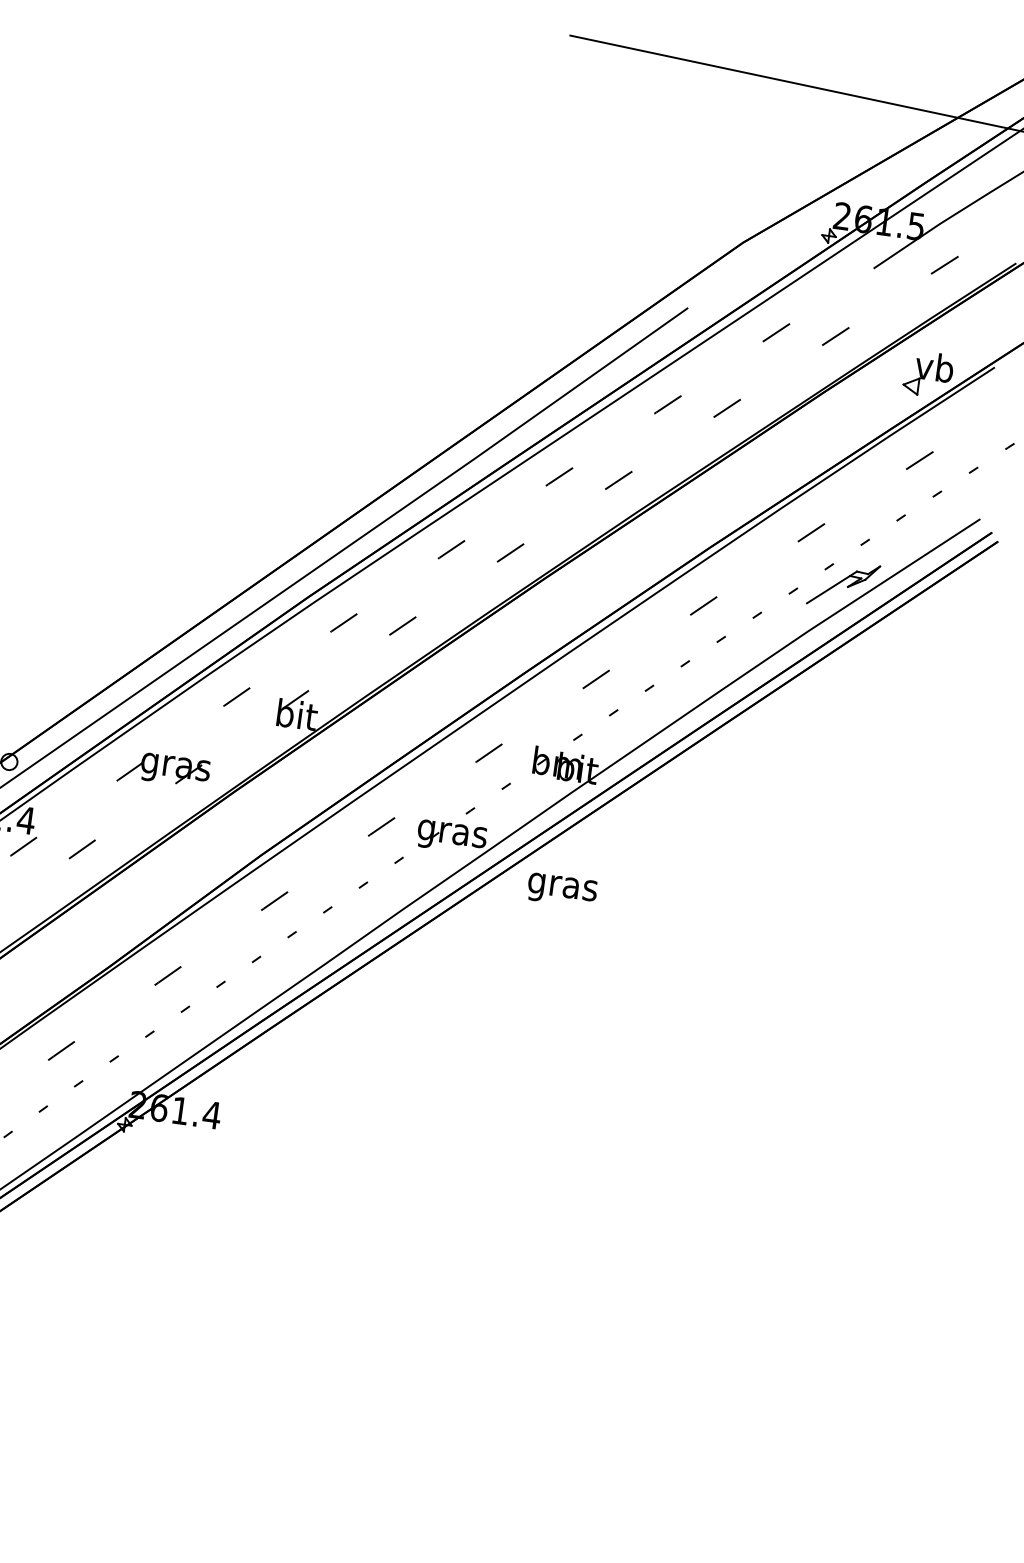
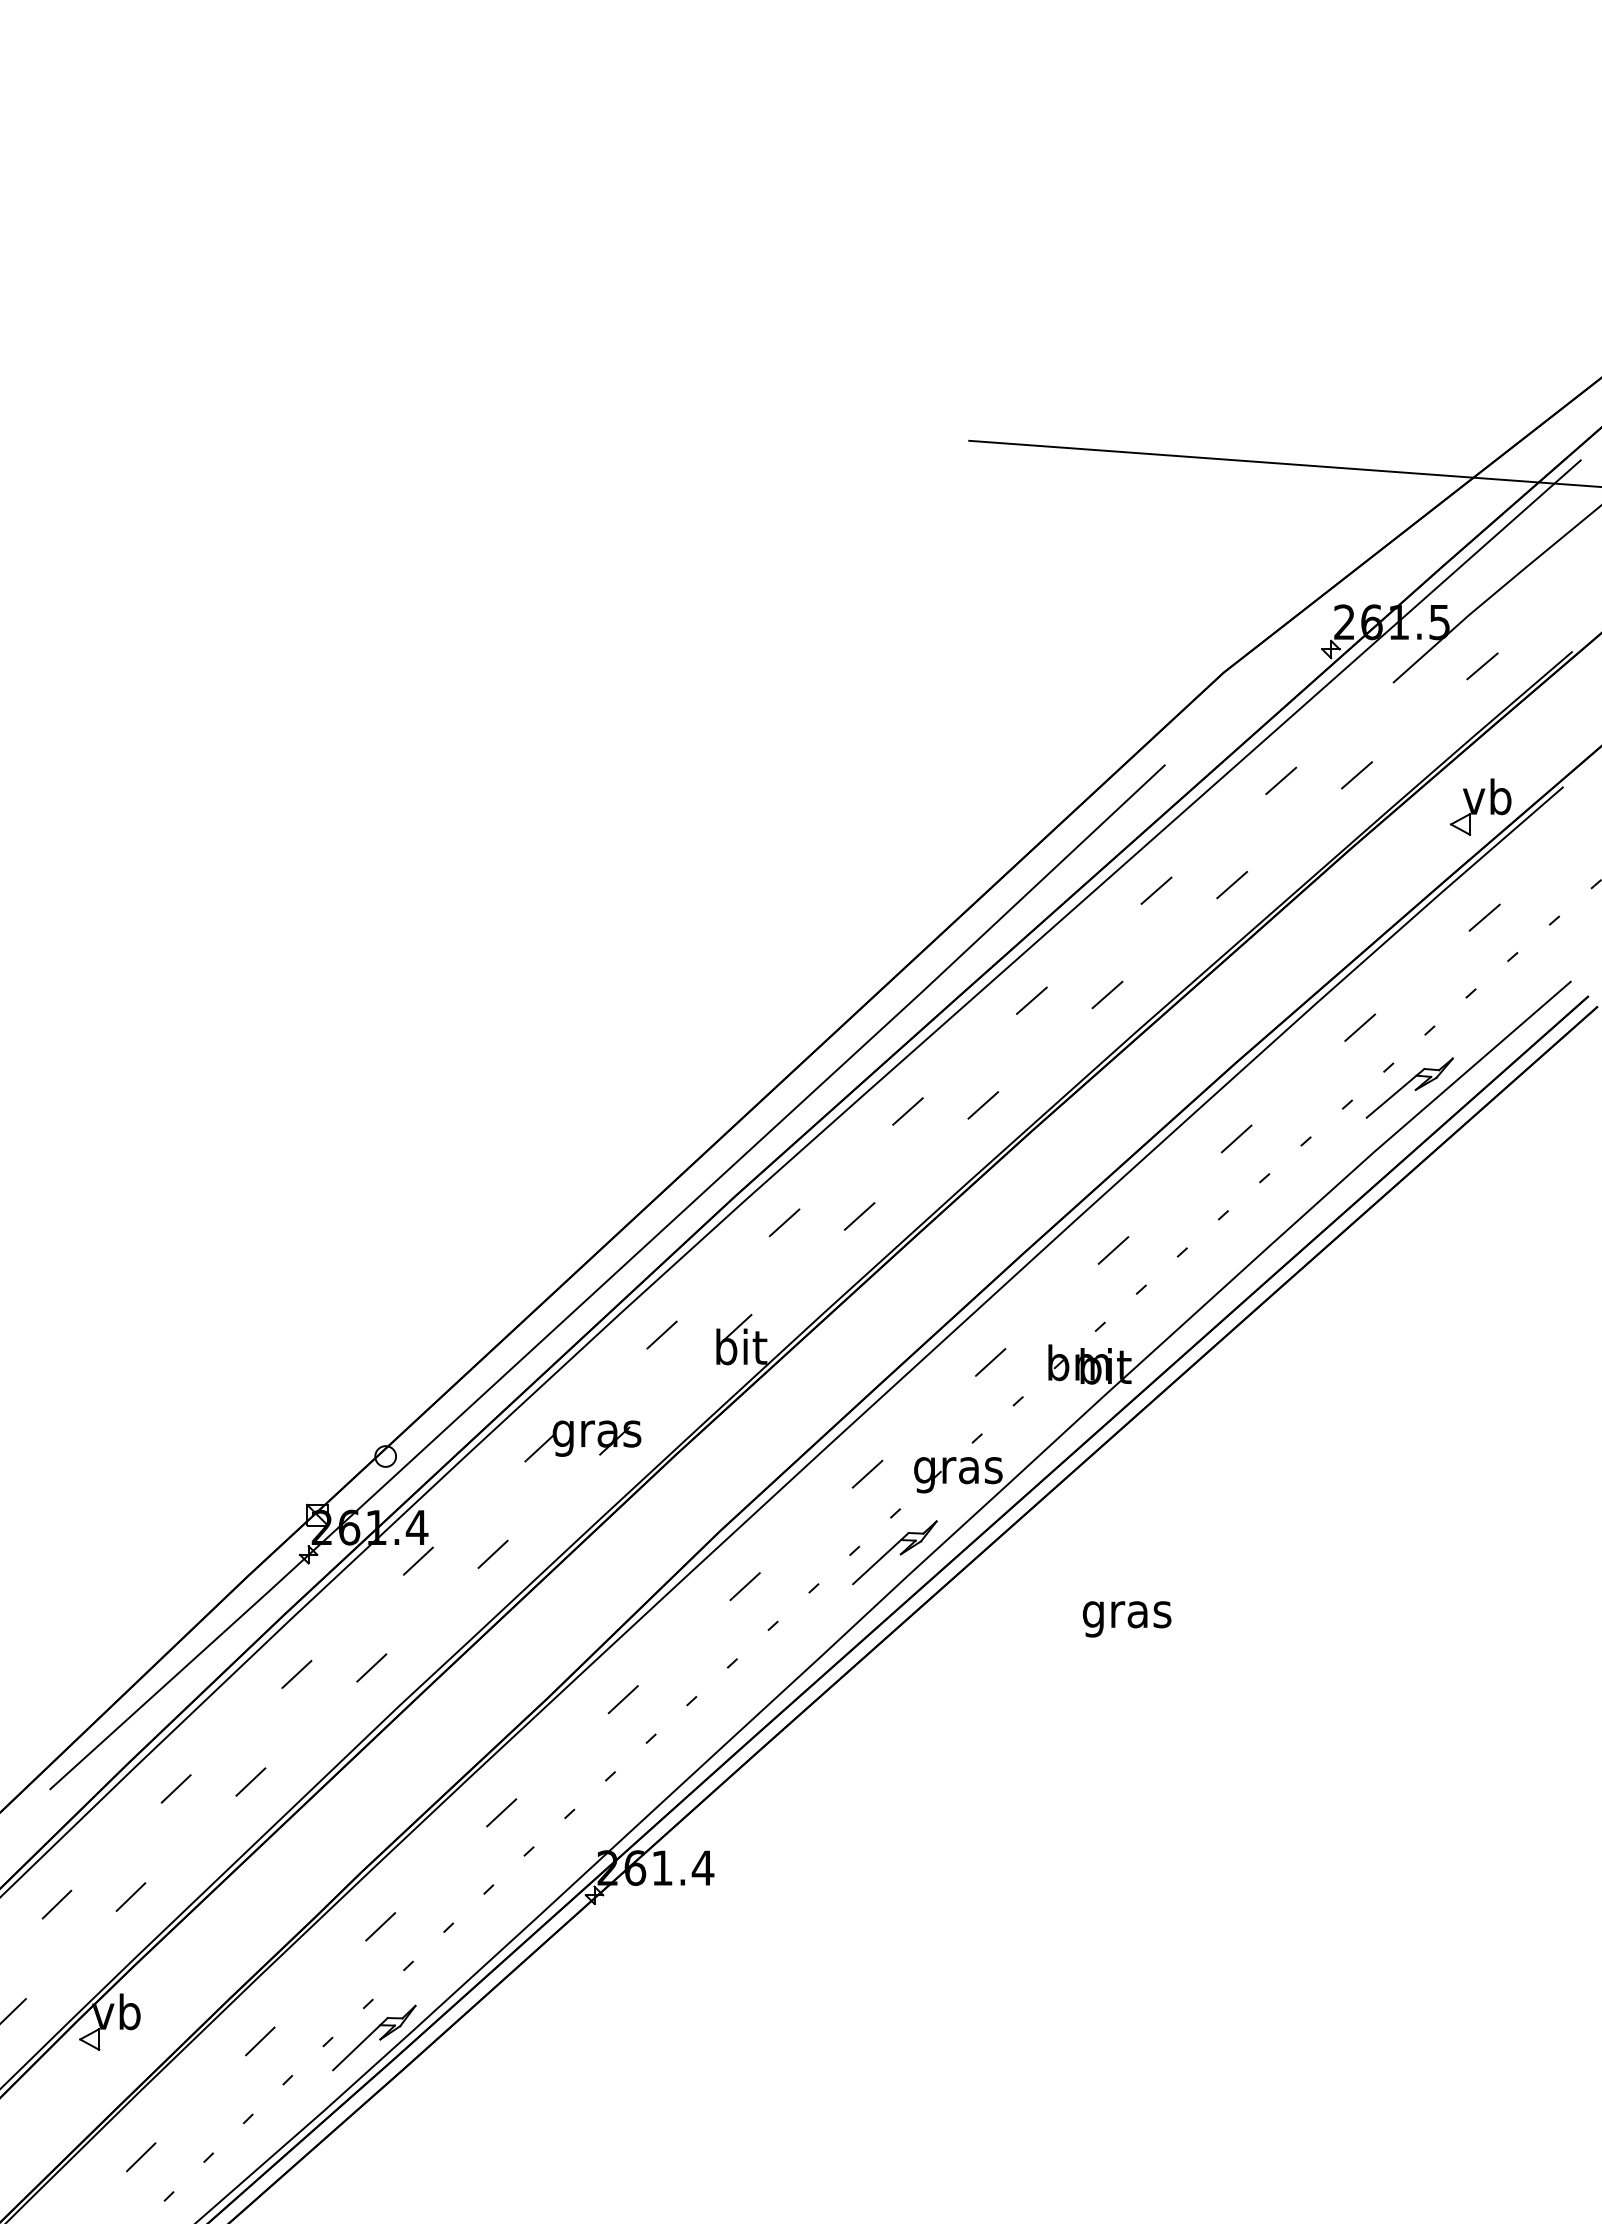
part: (394, 890) -> (894, 1552), added
text: (561, 890) -> (1126, 1619), moved

